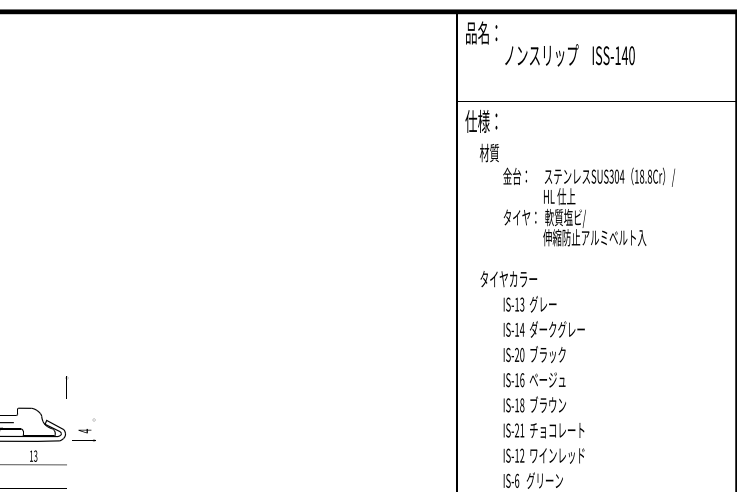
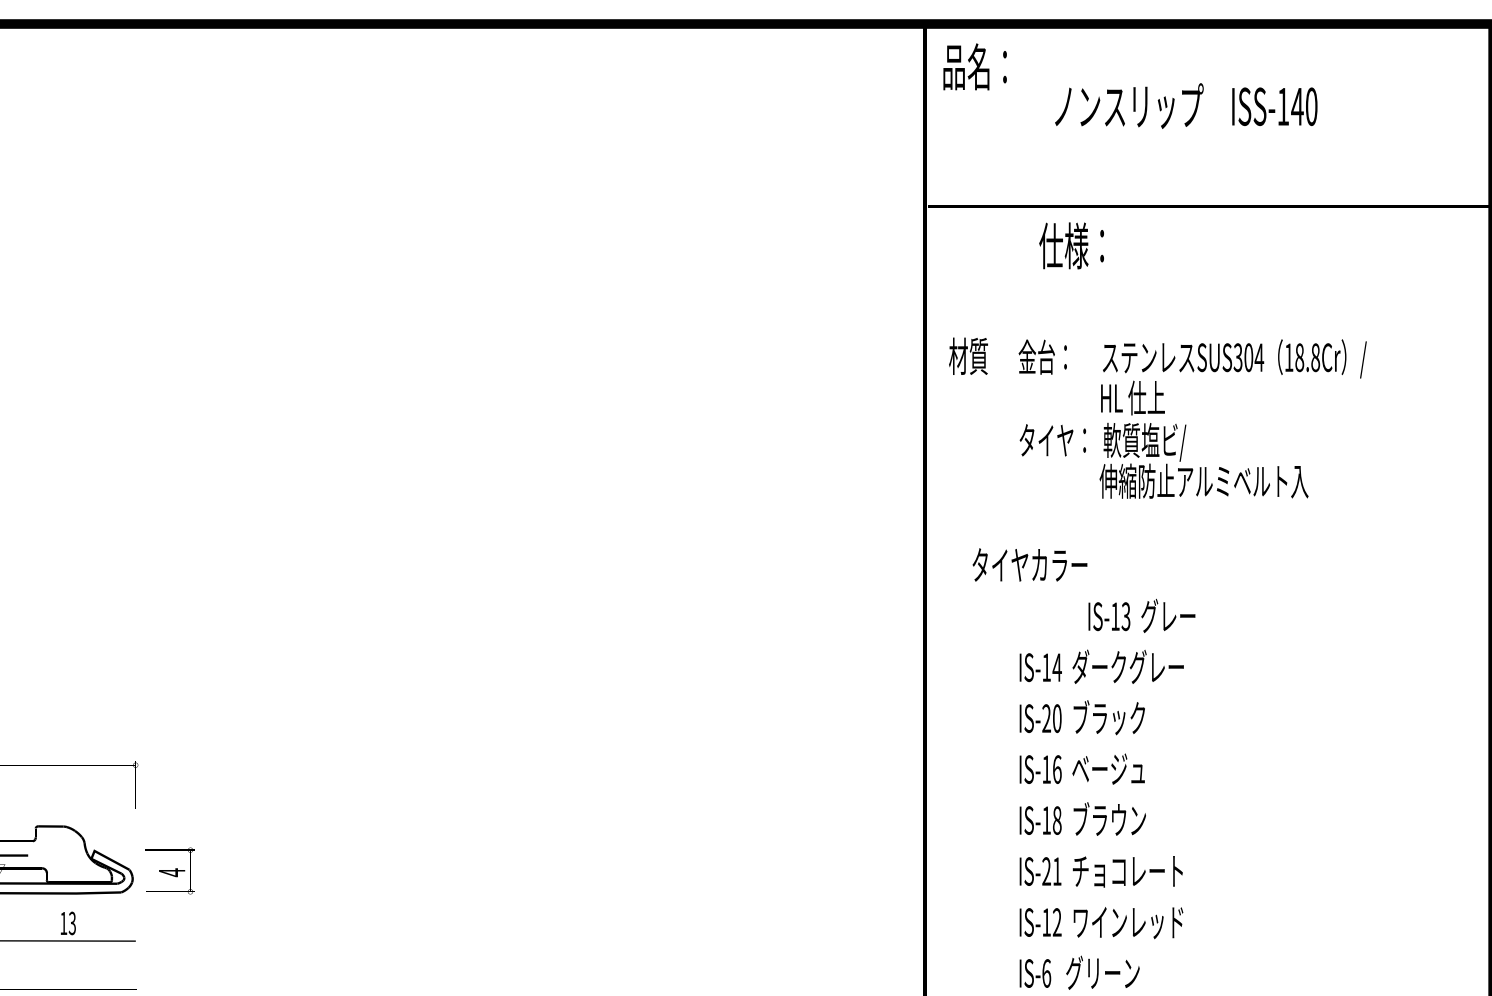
text: (569, 55) -> (1185, 106), moved
text: (481, 120) -> (1071, 243), moved
text: (488, 152) -> (966, 355), moved
text: (529, 304) -> (1140, 616), moved

